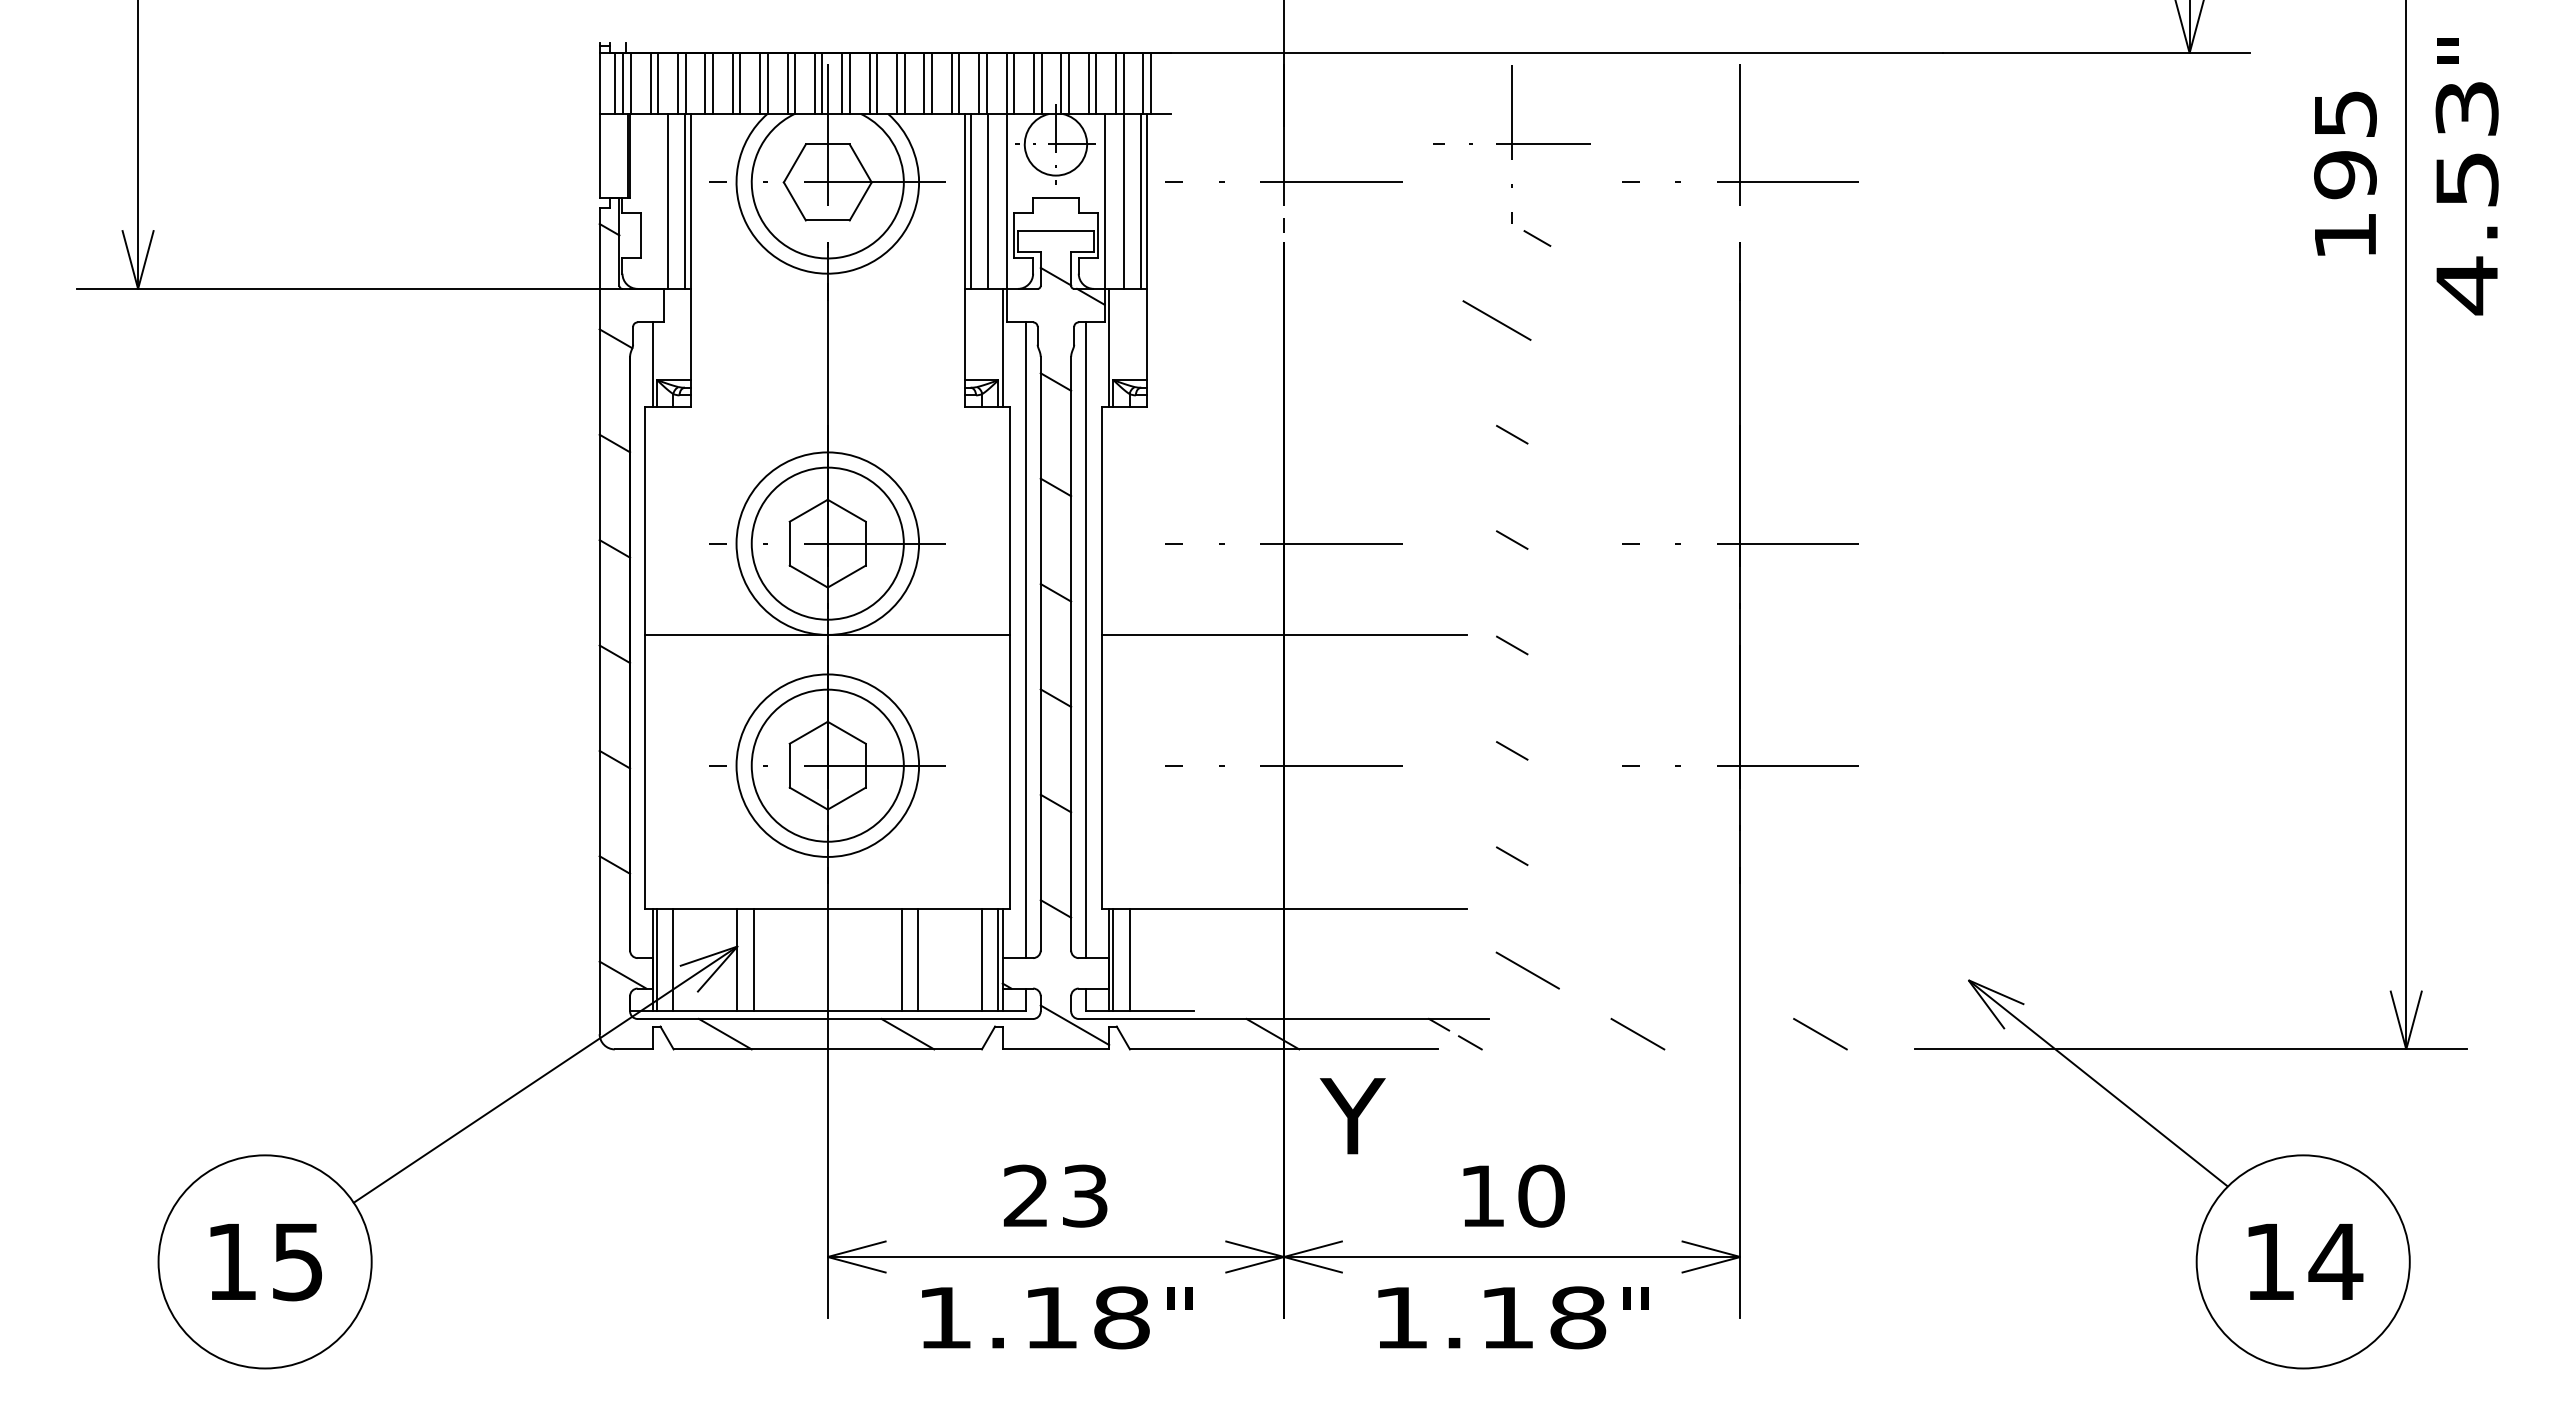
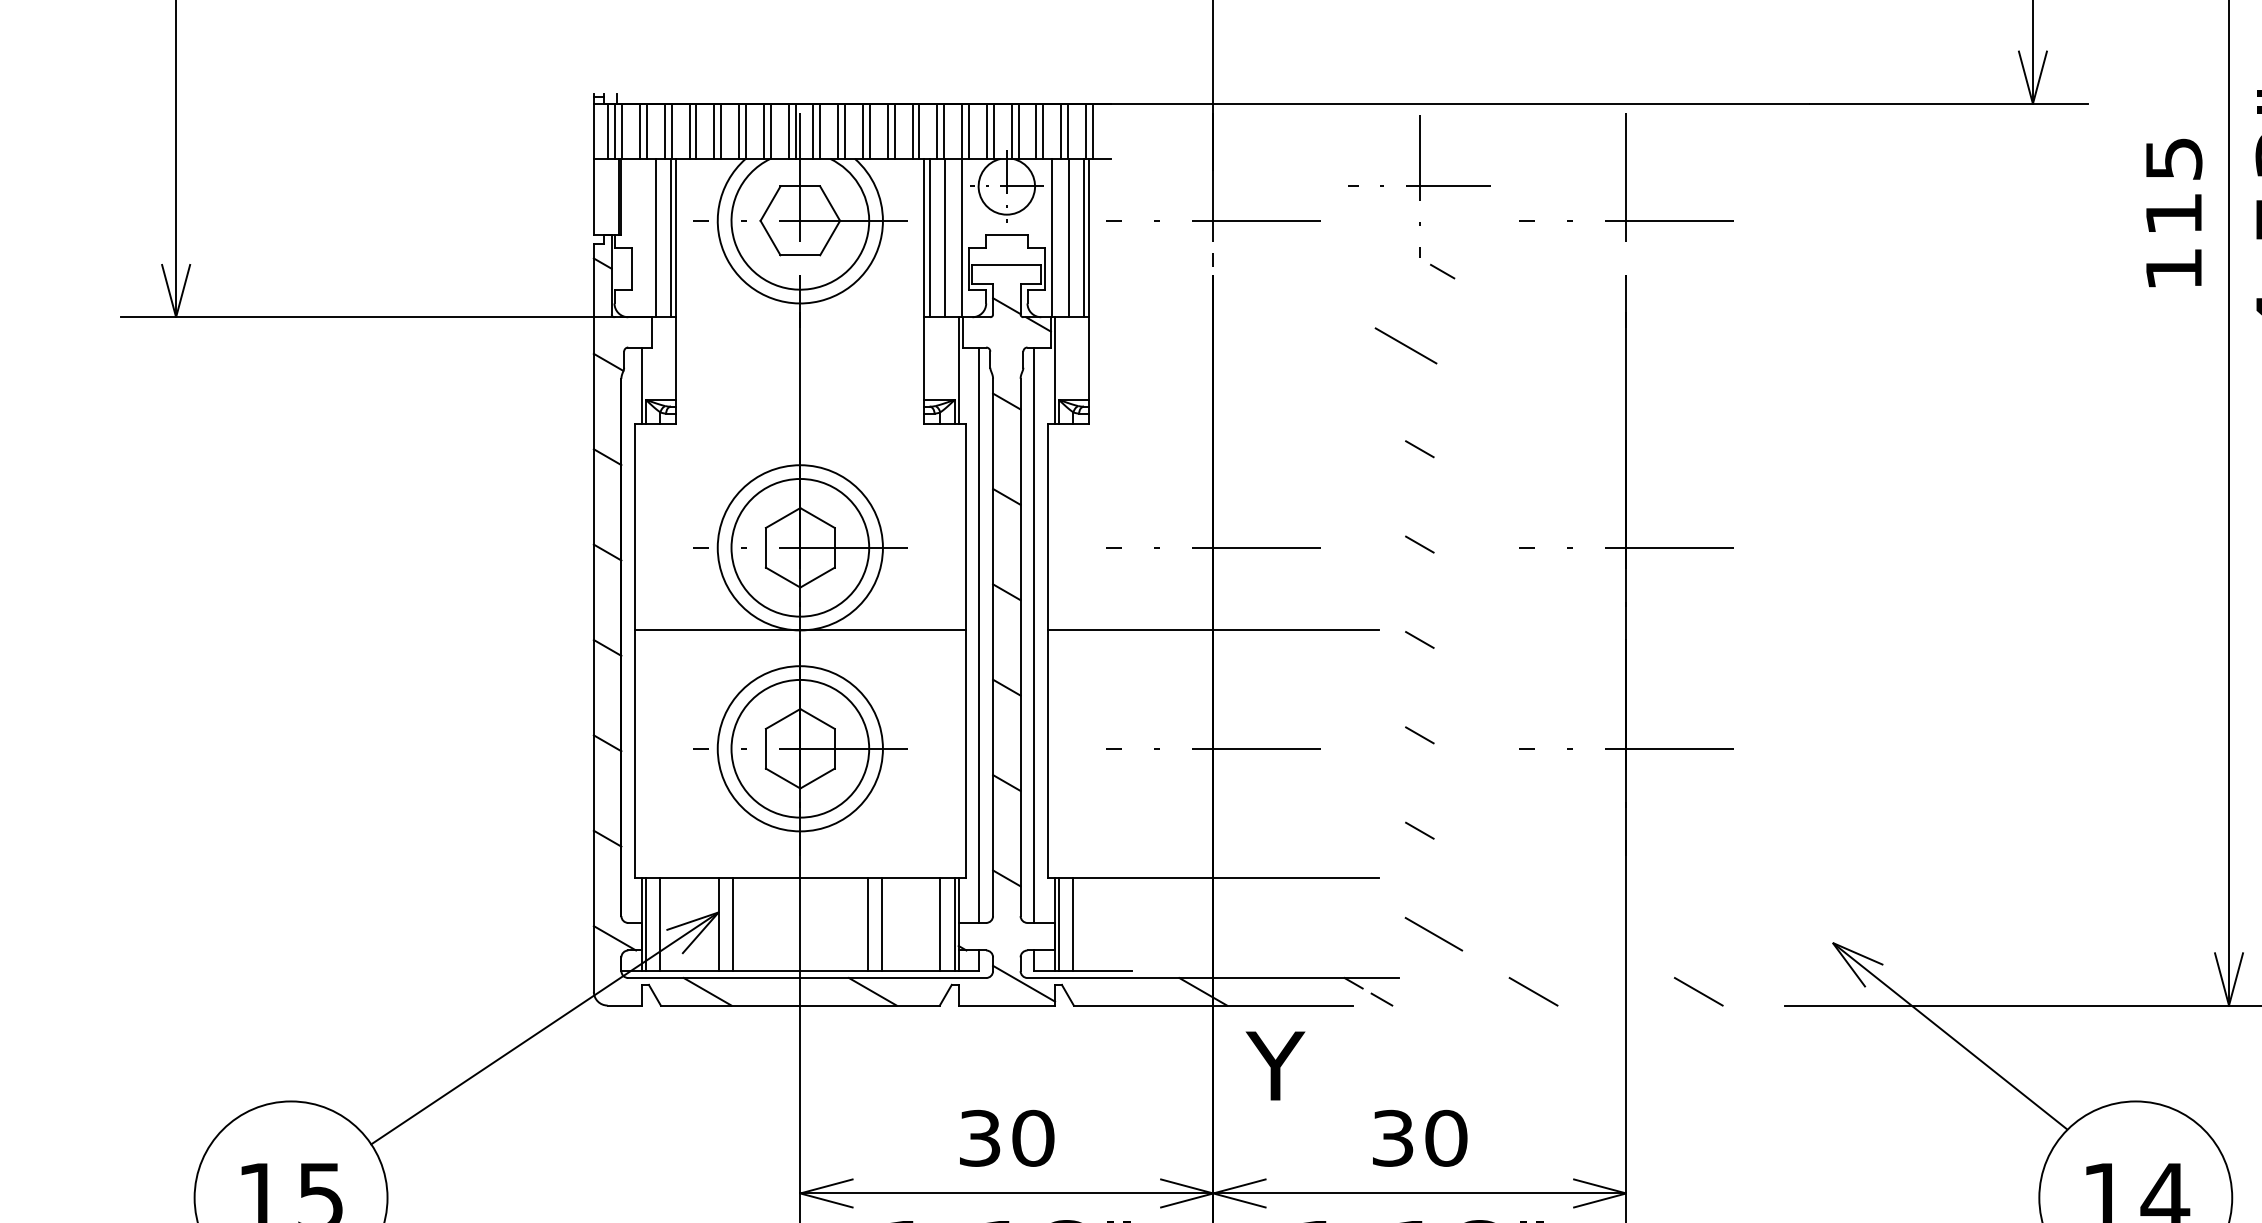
text: (2345, 175) -> (2174, 214), 195 -> 115
text: (1055, 1195) -> (1006, 1137), 23 -> 30
text: (1482, 1195) -> (1392, 1137), 10 -> 30

